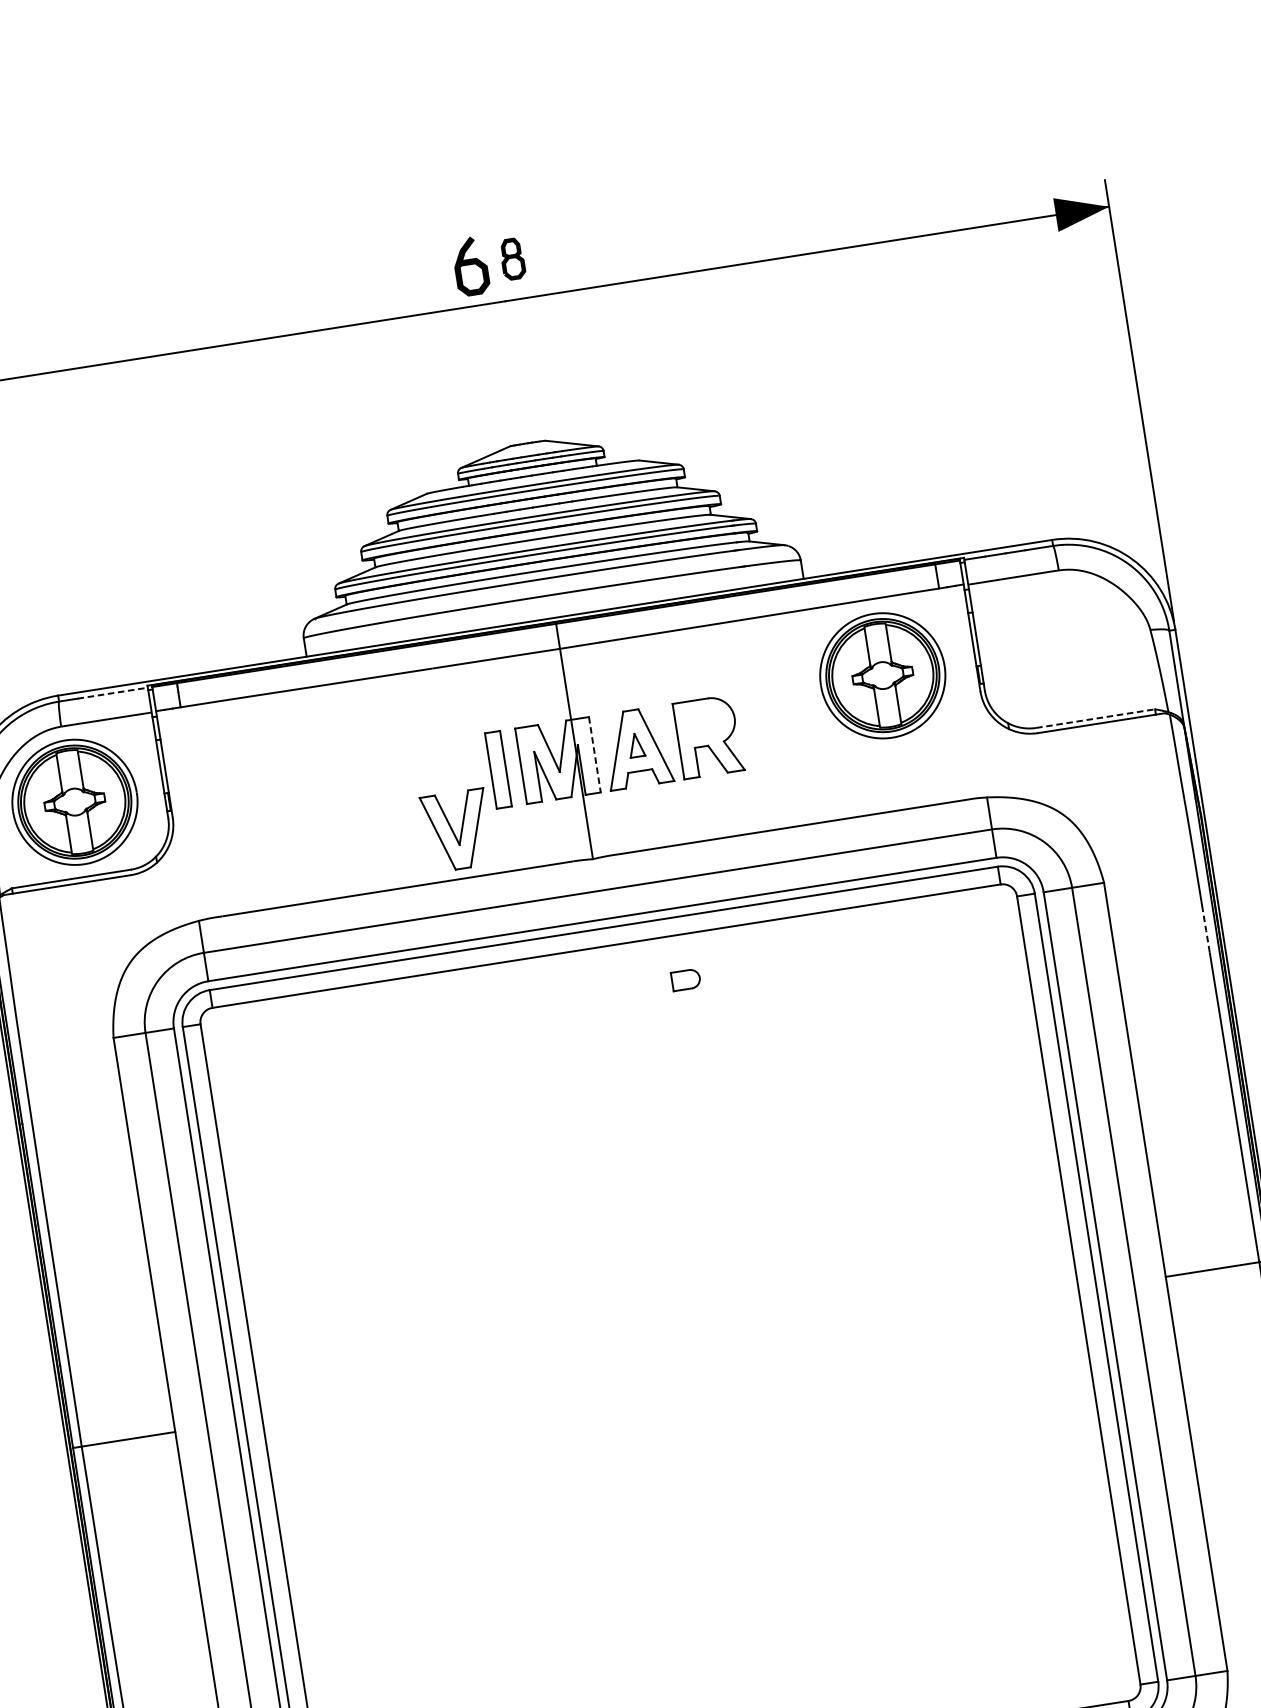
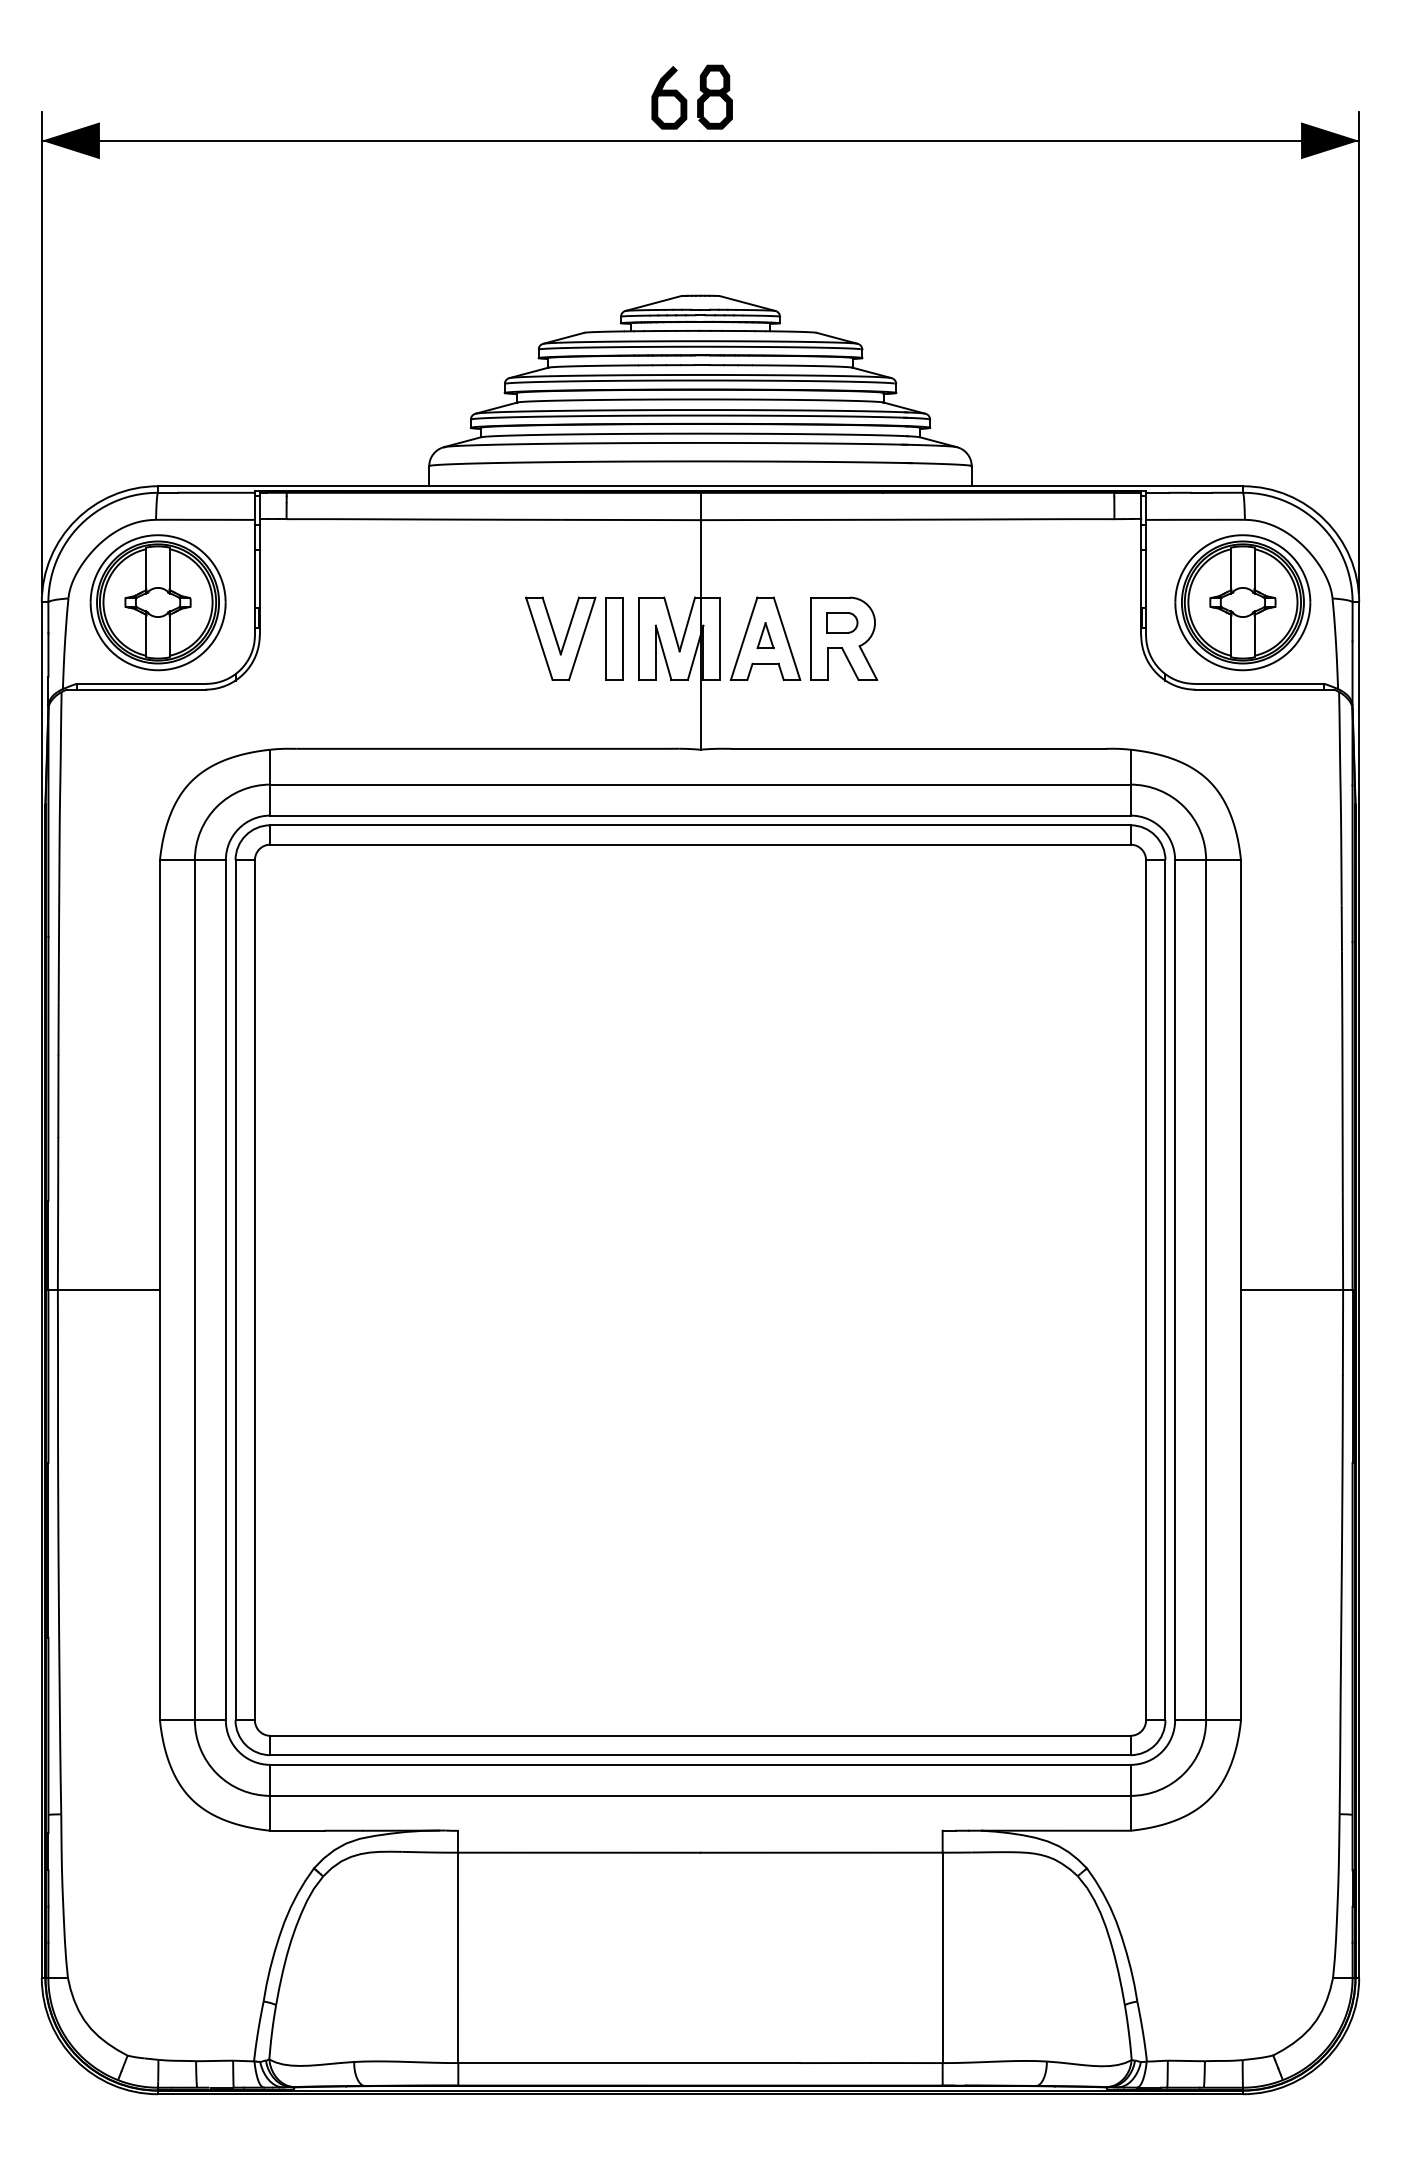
part: (512, 258) -> (714, 96), size x1.43
part: (882, 675) -> (1242, 602), moved
line: (113, 692) -> (217, 492), dashed -> solid
line: (1095, 718) -> (1259, 683), dashed -> solid
line: (594, 755) -> (719, 639), dashed -> solid
part: (457, 830) -> (560, 638), moved
line: (1205, 931) -> (1341, 928), dashed -> solid
part: (685, 979) -> (842, 622), moved

